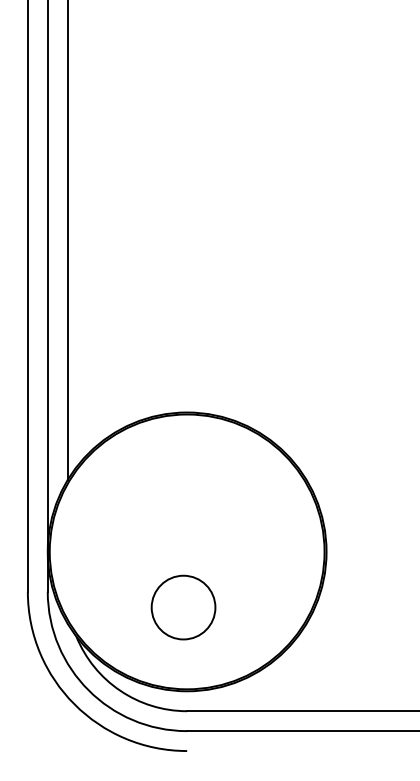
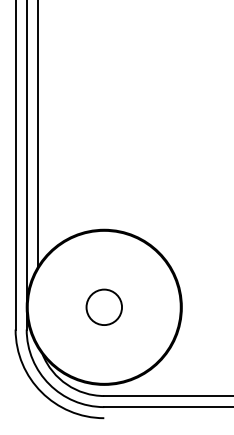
circle: (182, 606) -> (103, 306), moved

